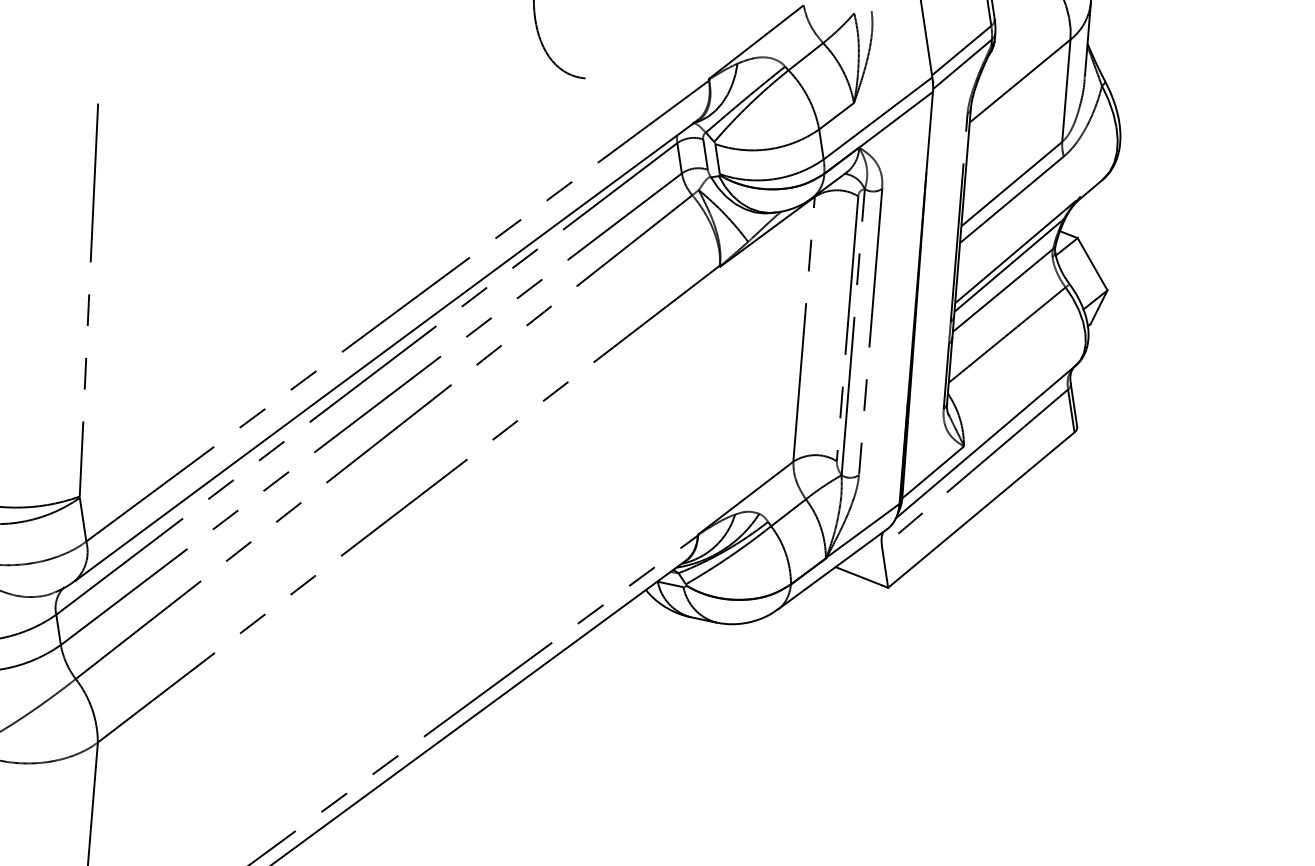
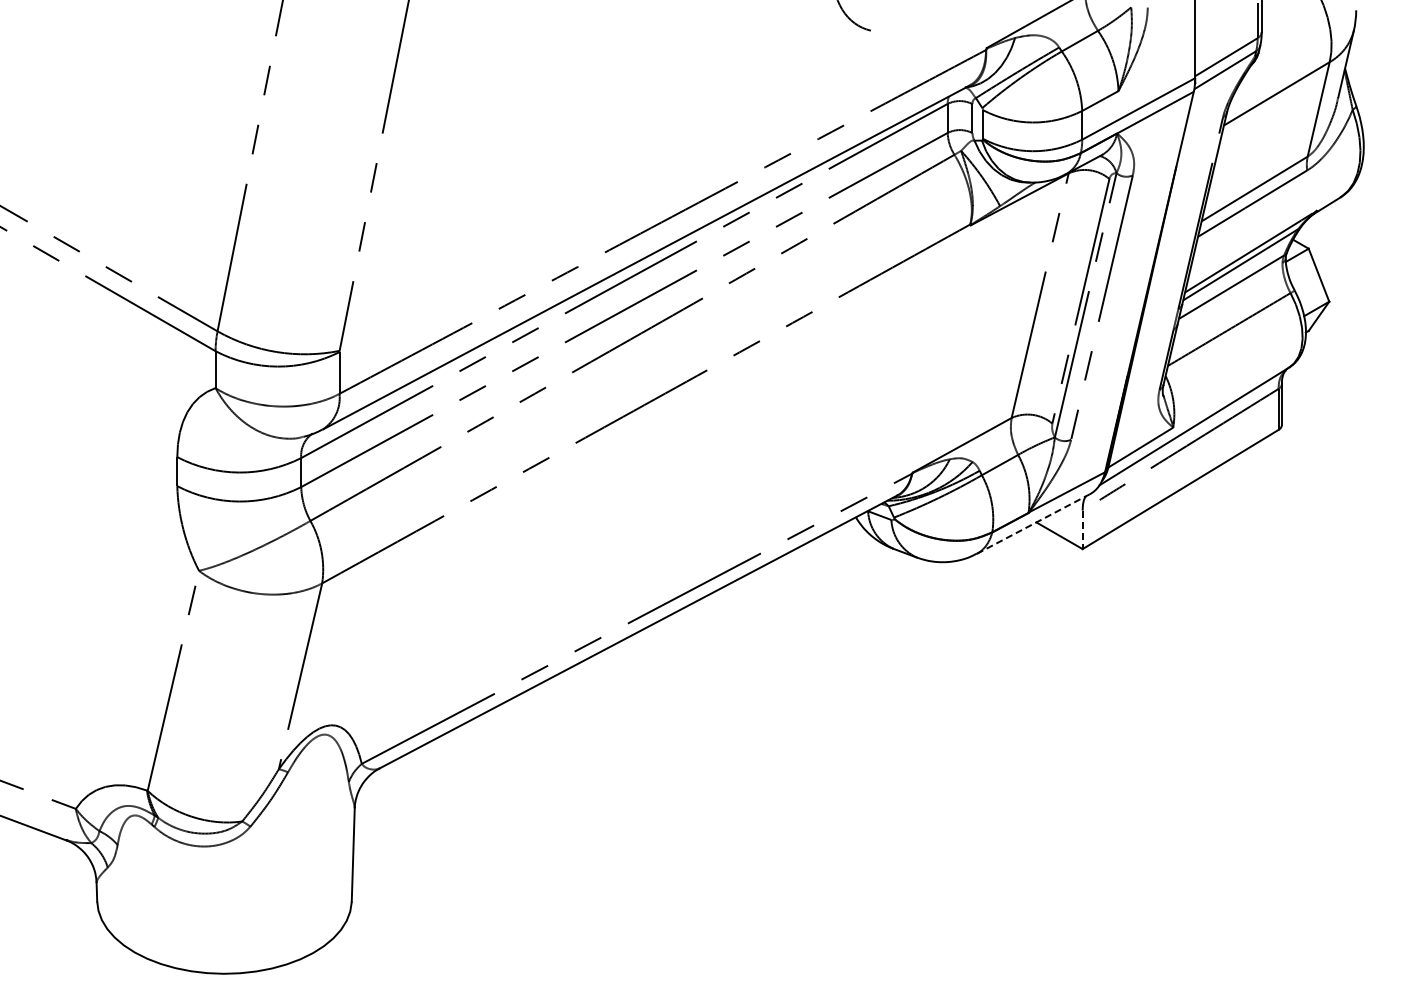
line: (885, 568) -> (1082, 530), solid -> dashed
line: (832, 569) -> (1033, 524), solid -> dashed

